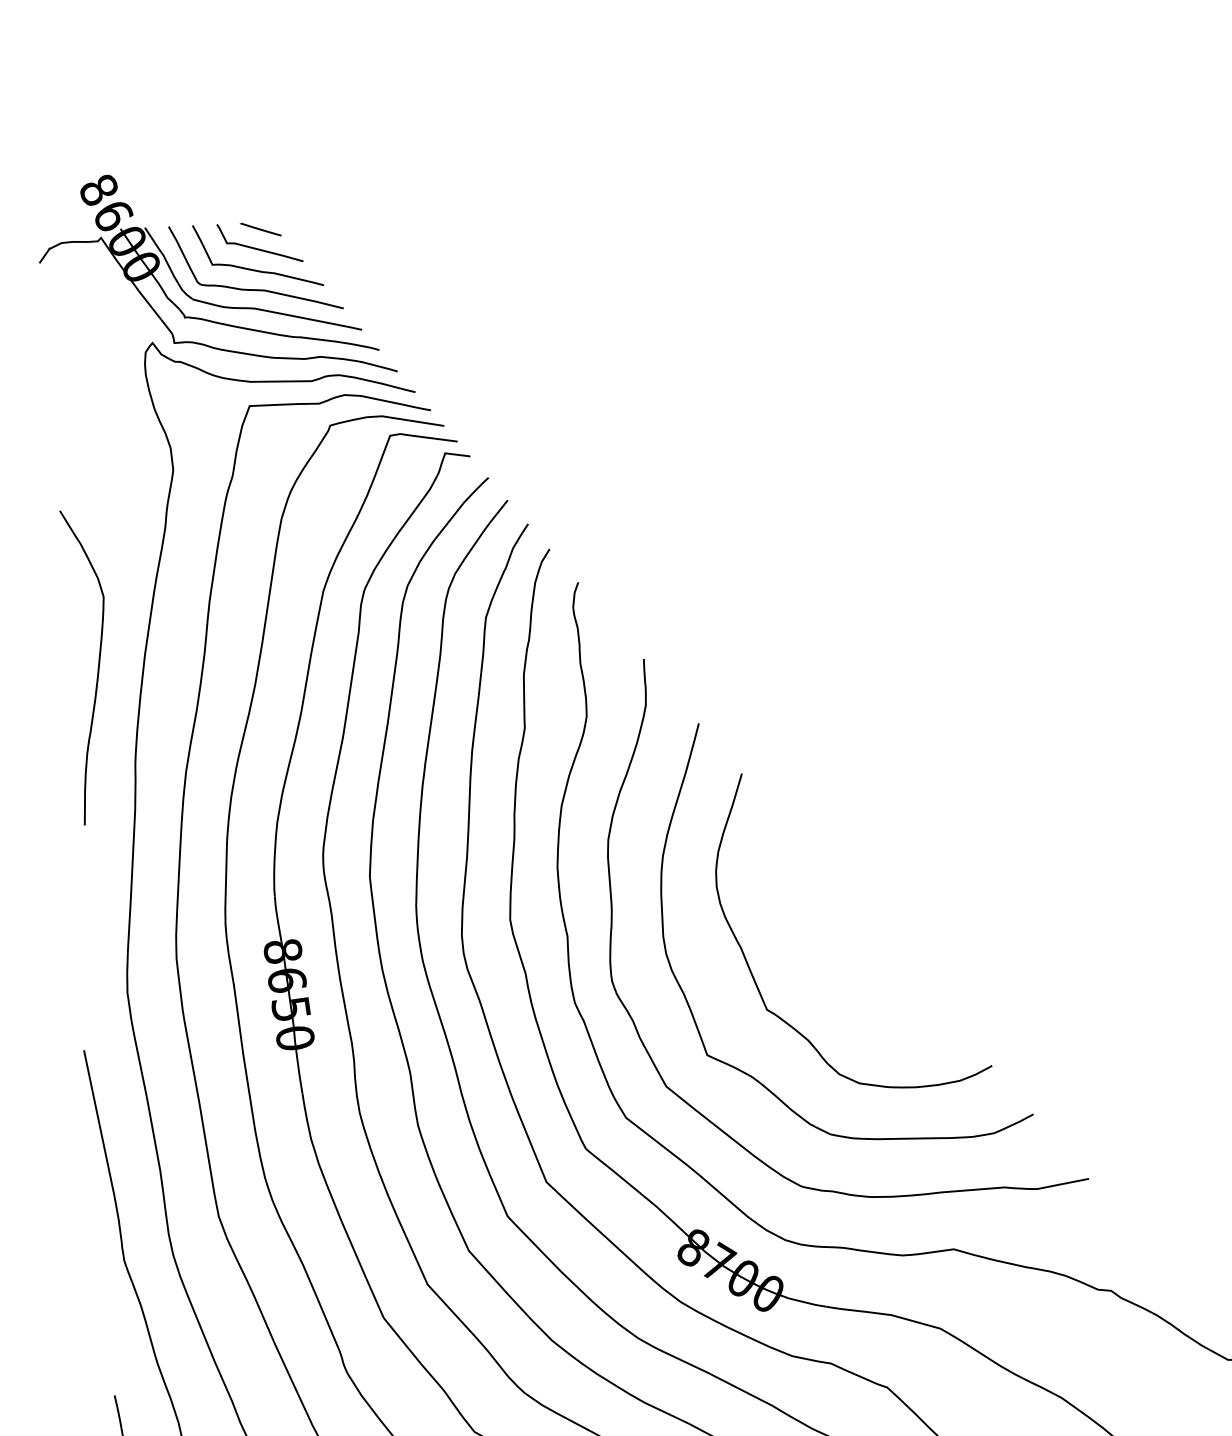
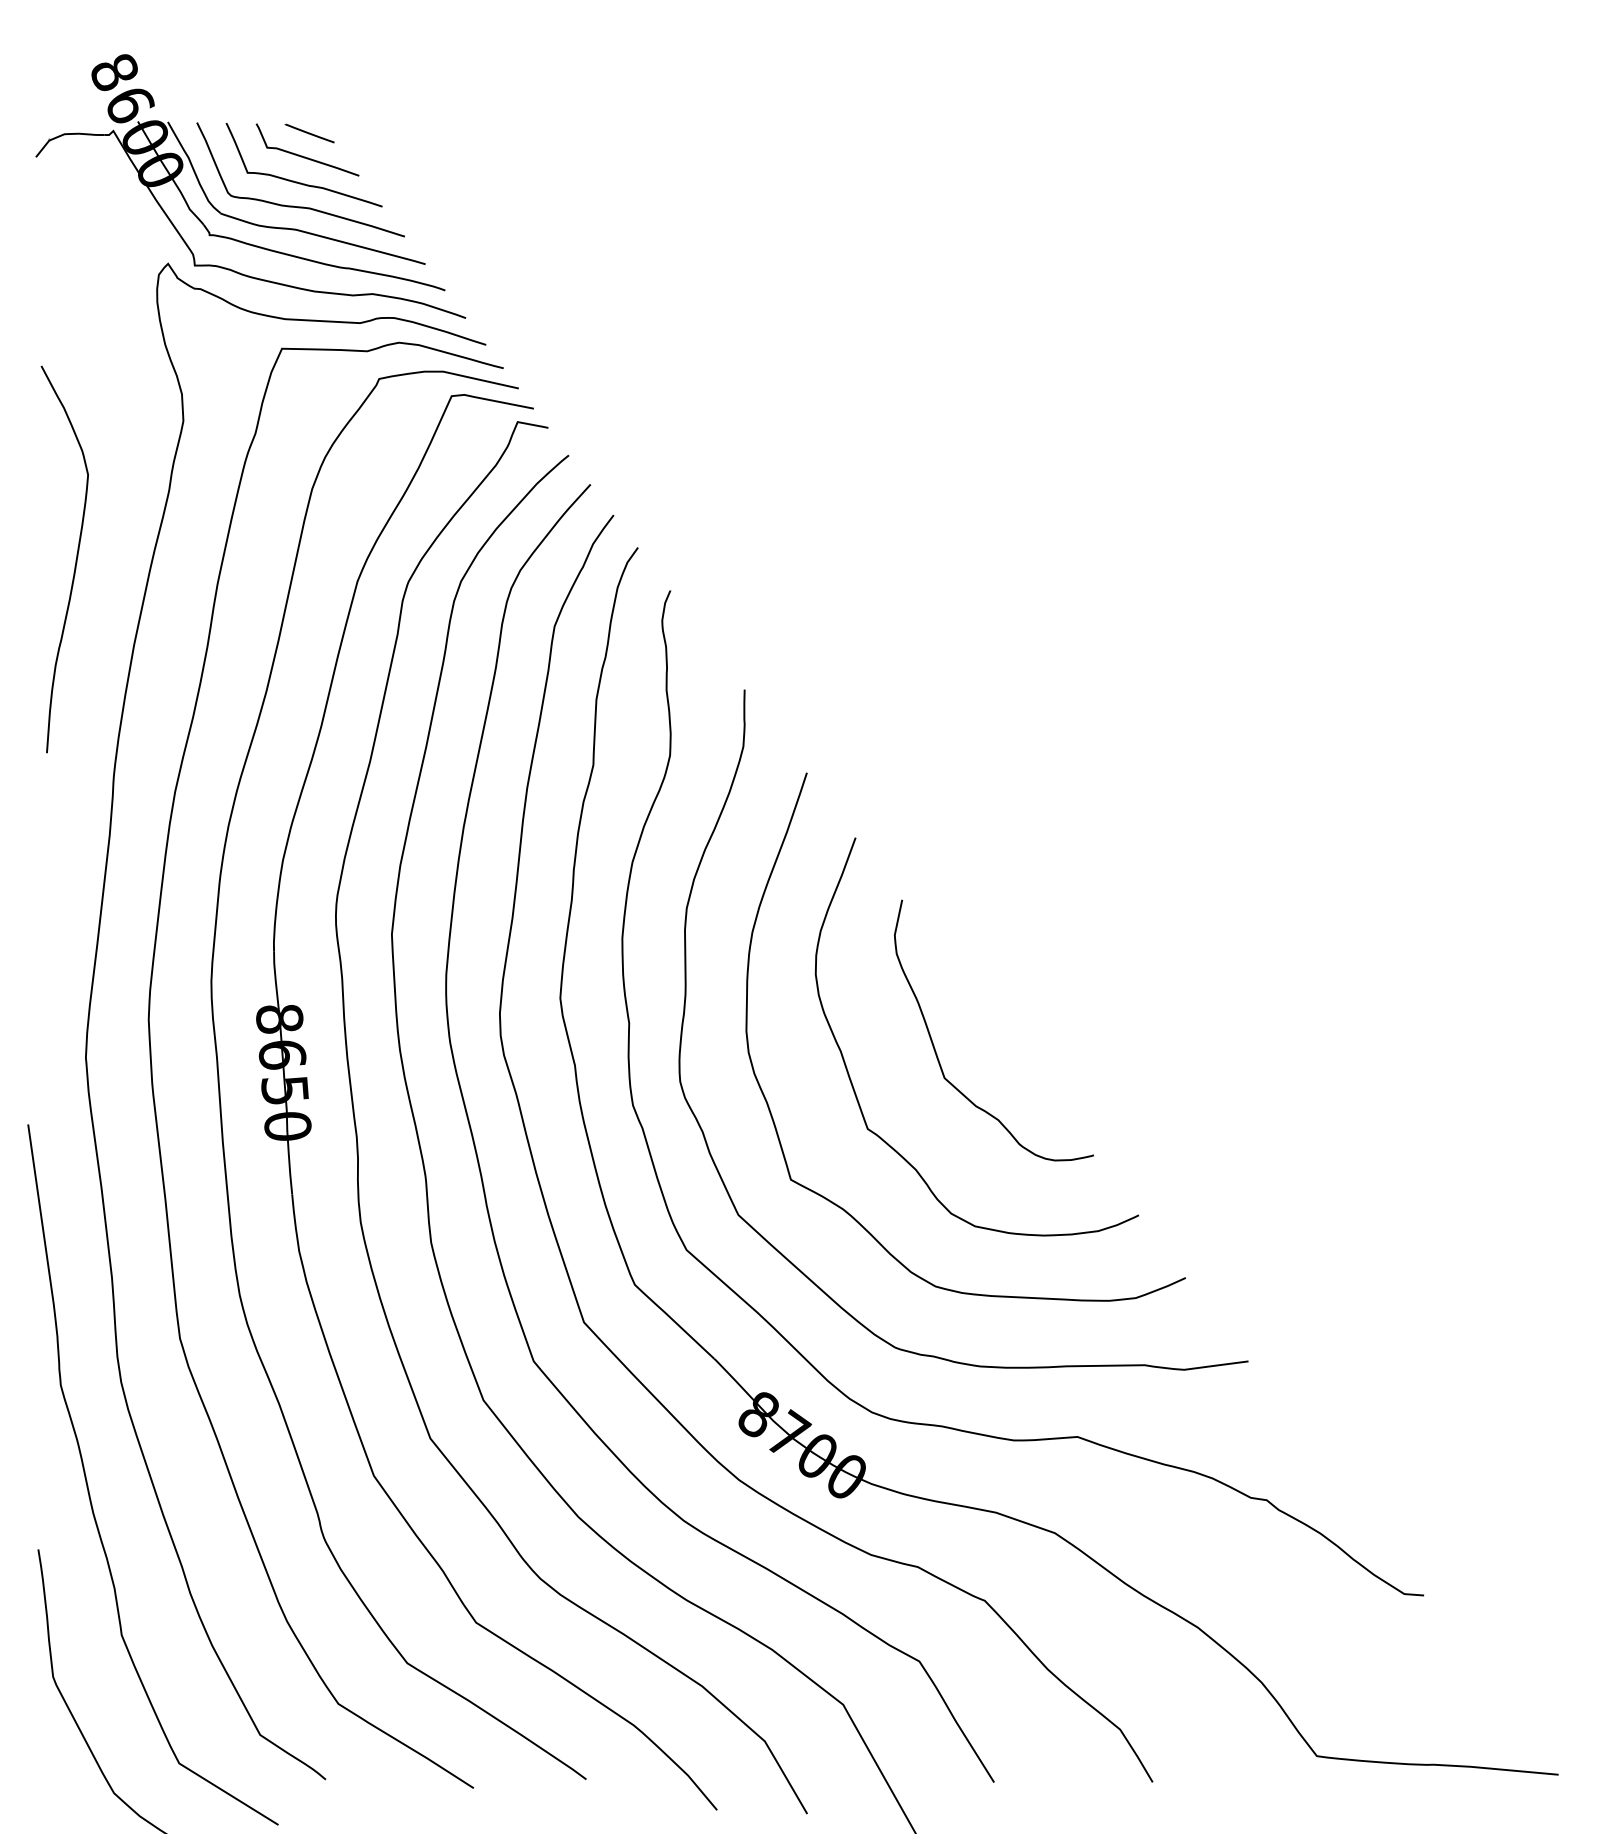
curve: (97, 666) -> (75, 559), moved
curve: (817, 940) -> (935, 1048), added

